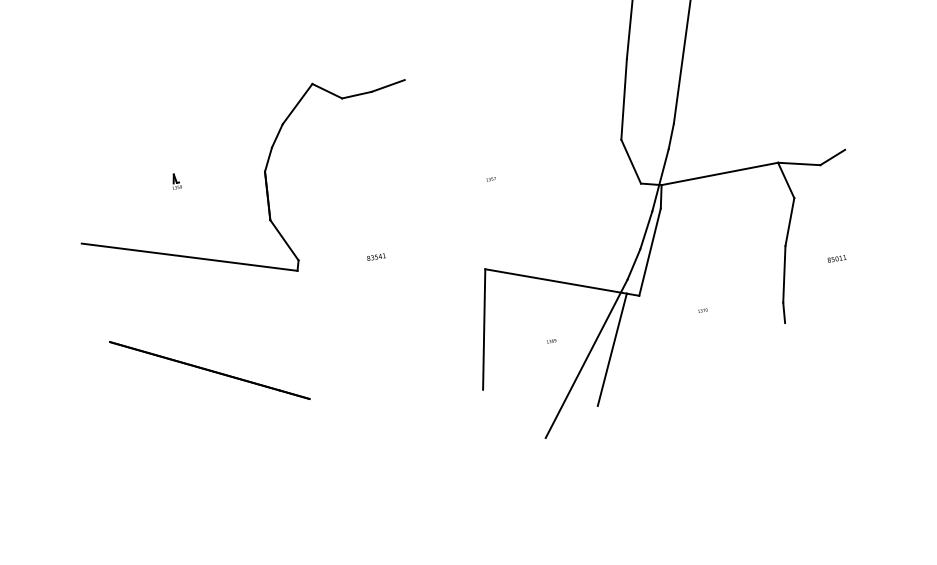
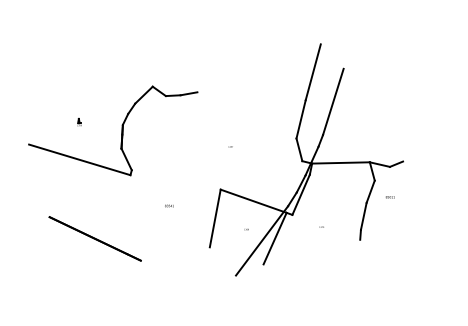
text: (376, 256) -> (169, 205), moved
text: (835, 259) -> (389, 197), moved
line: (208, 369) -> (94, 238), moved

